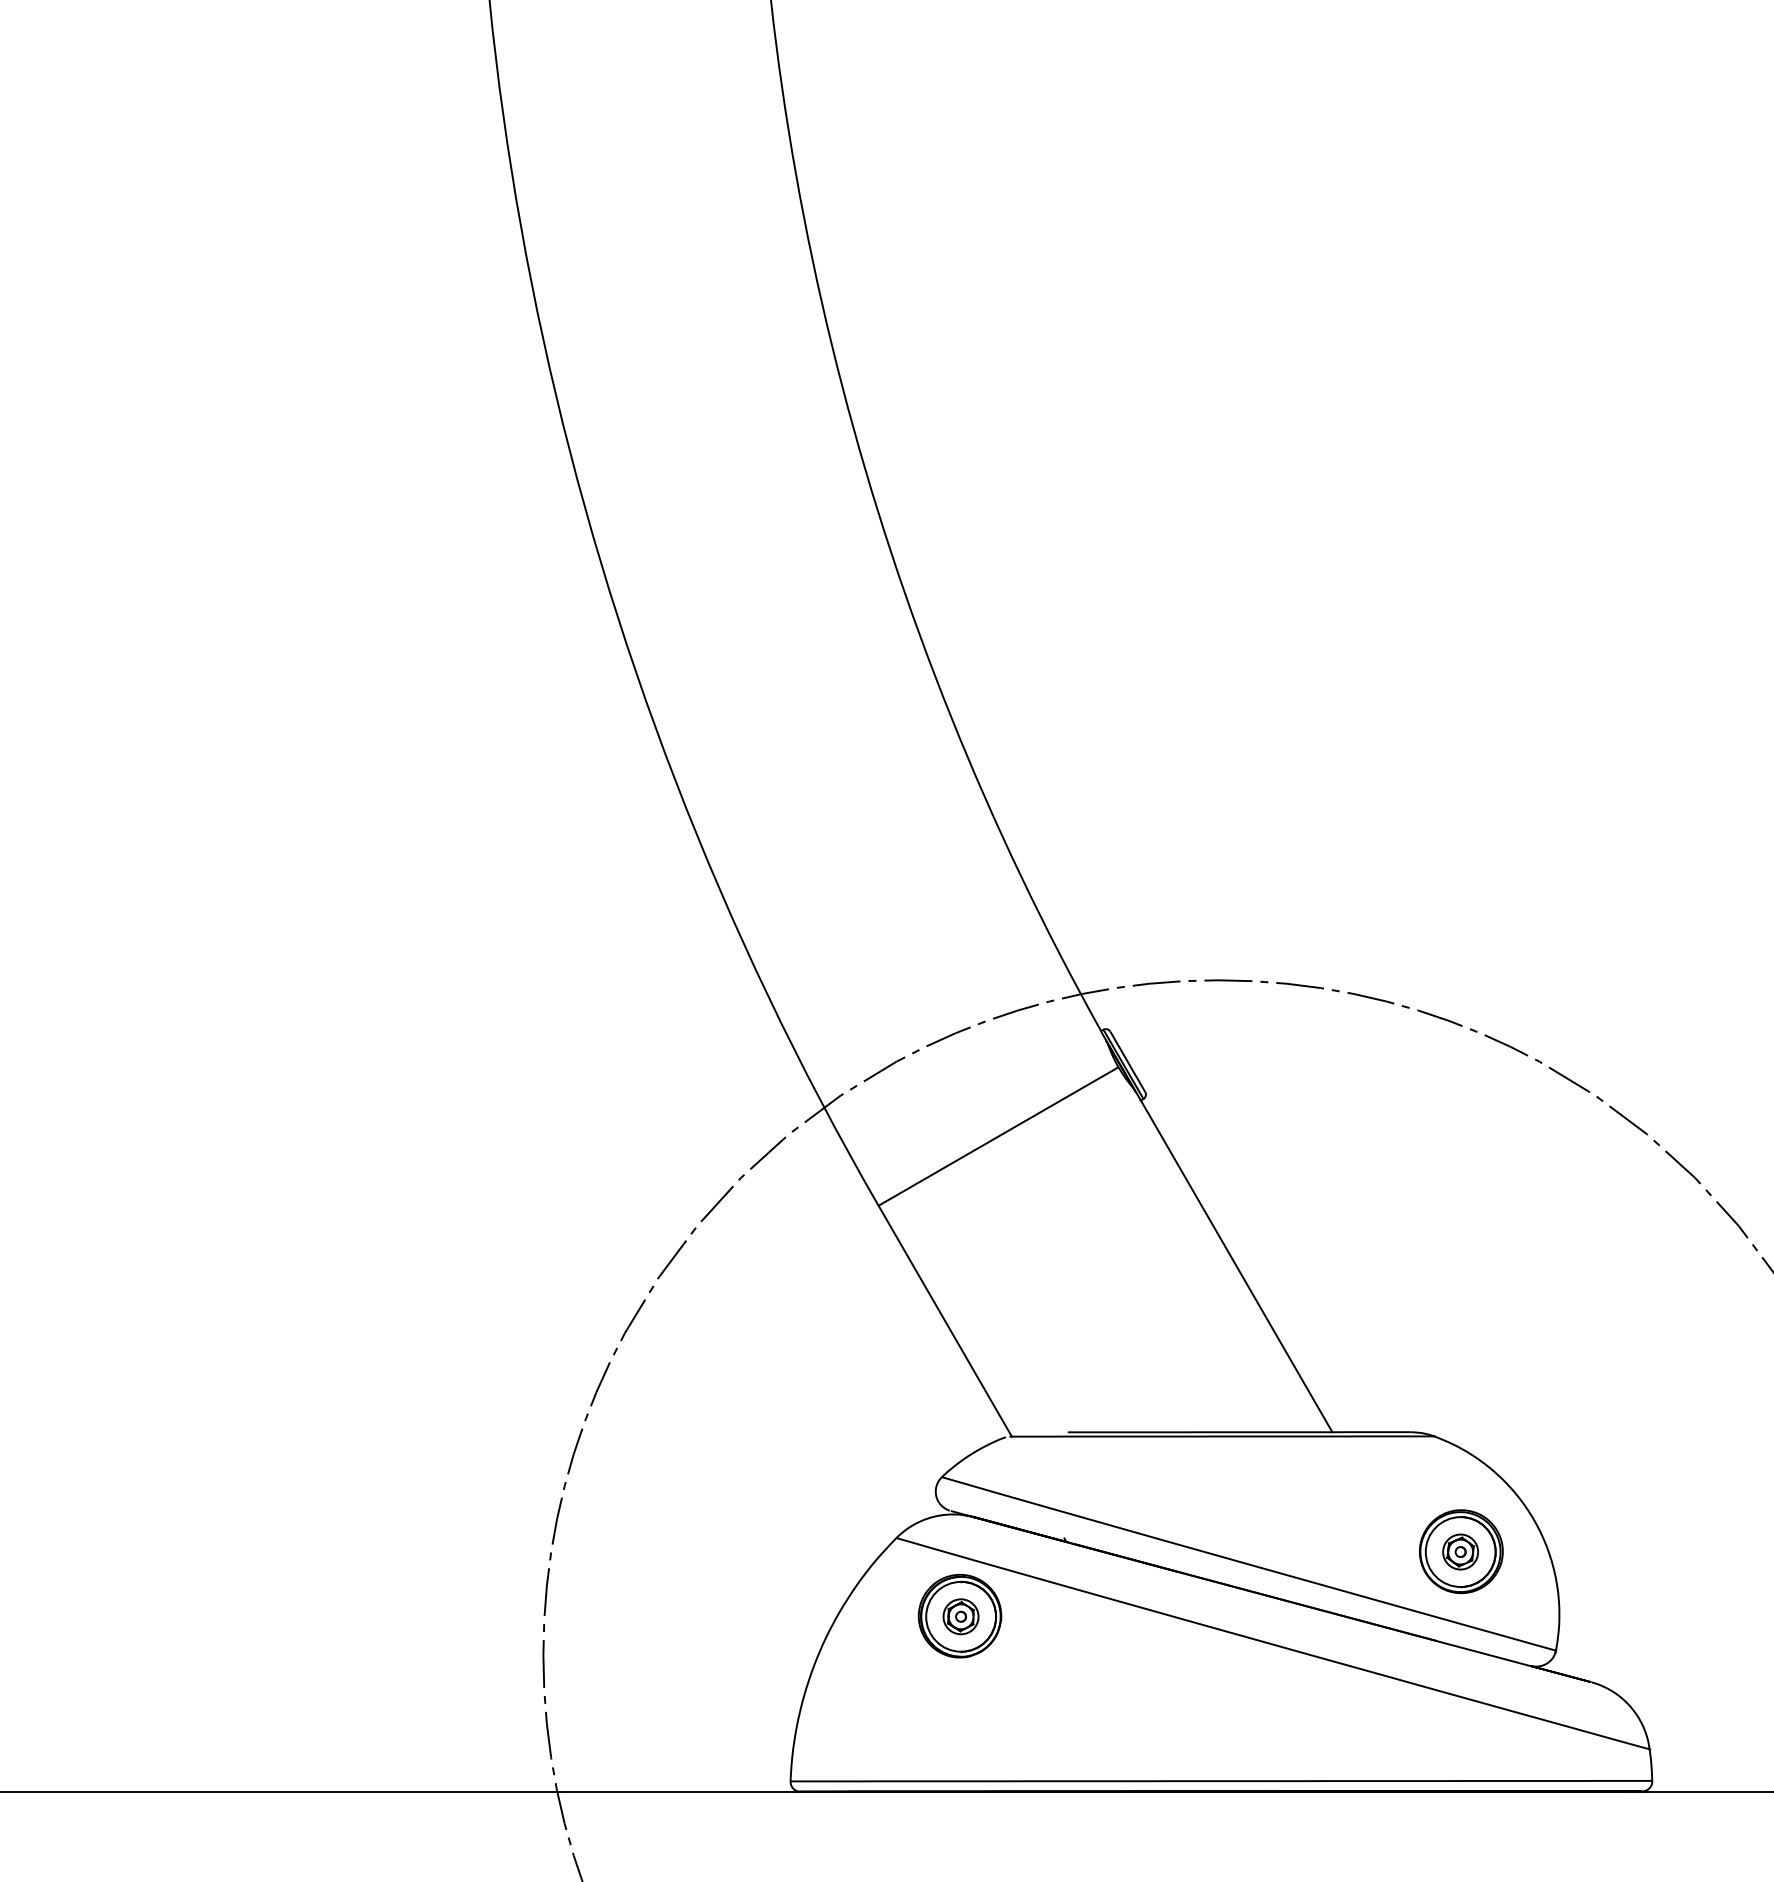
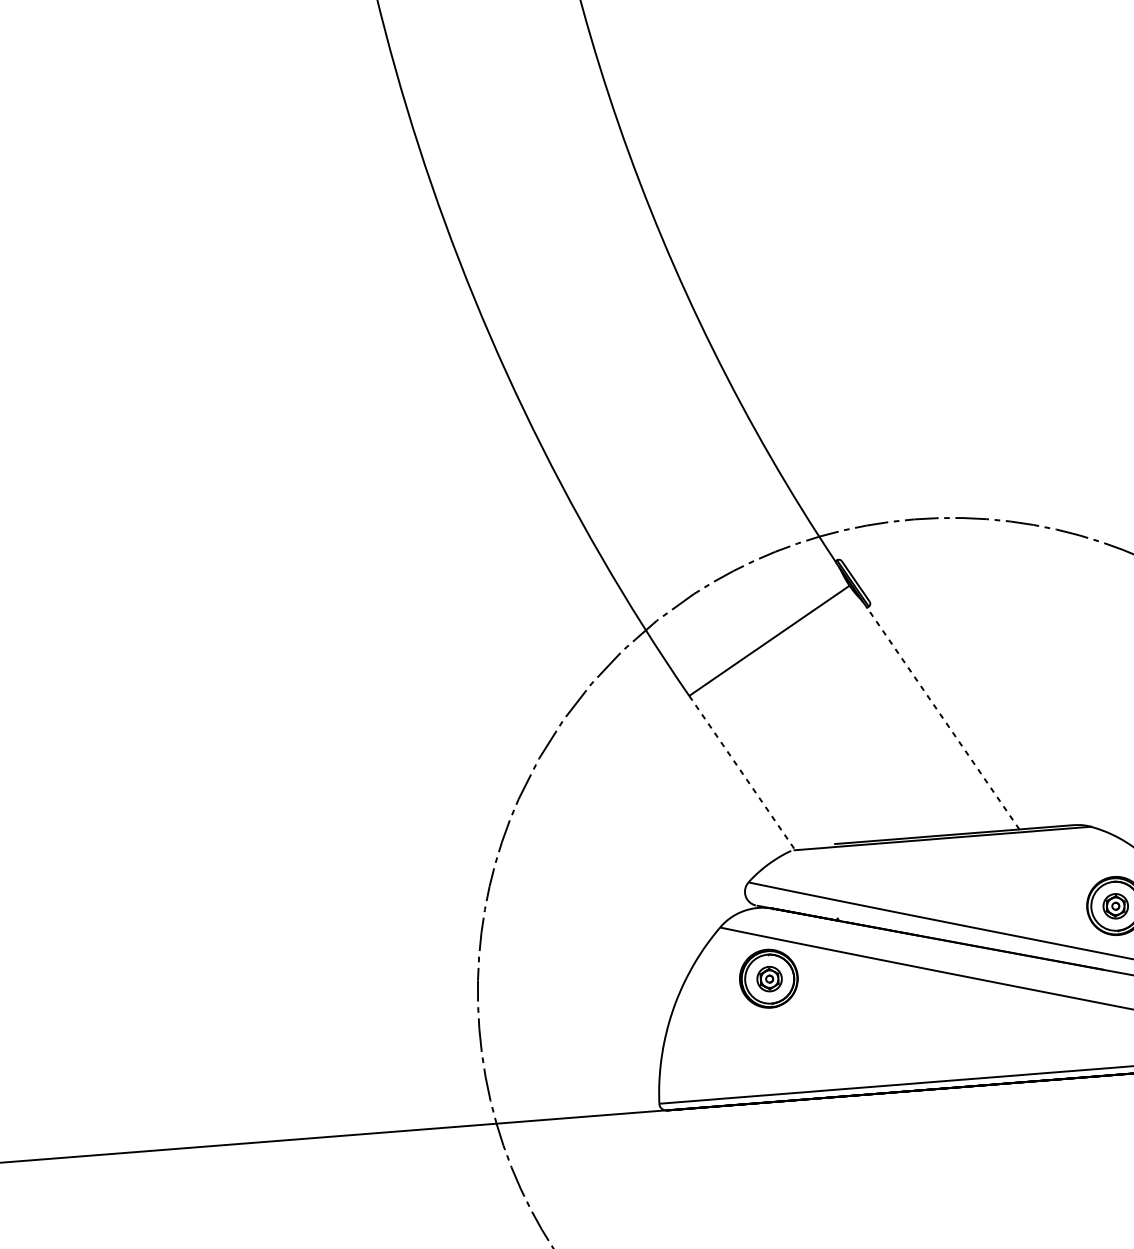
line: (1236, 1266) -> (943, 718), solid -> dashed
line: (945, 1321) -> (742, 773), solid -> dashed

